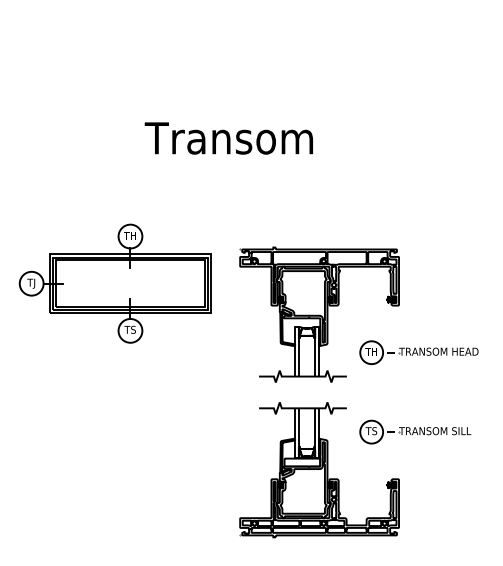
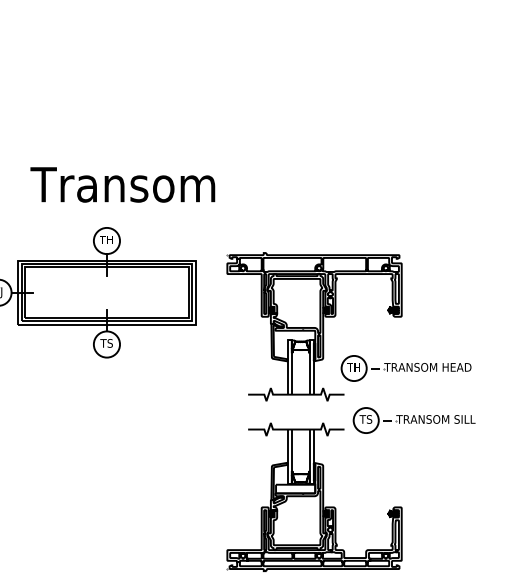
text: (228, 138) -> (122, 184), moved
part: (418, 352) -> (405, 368), moved
part: (415, 431) -> (414, 419), moved

